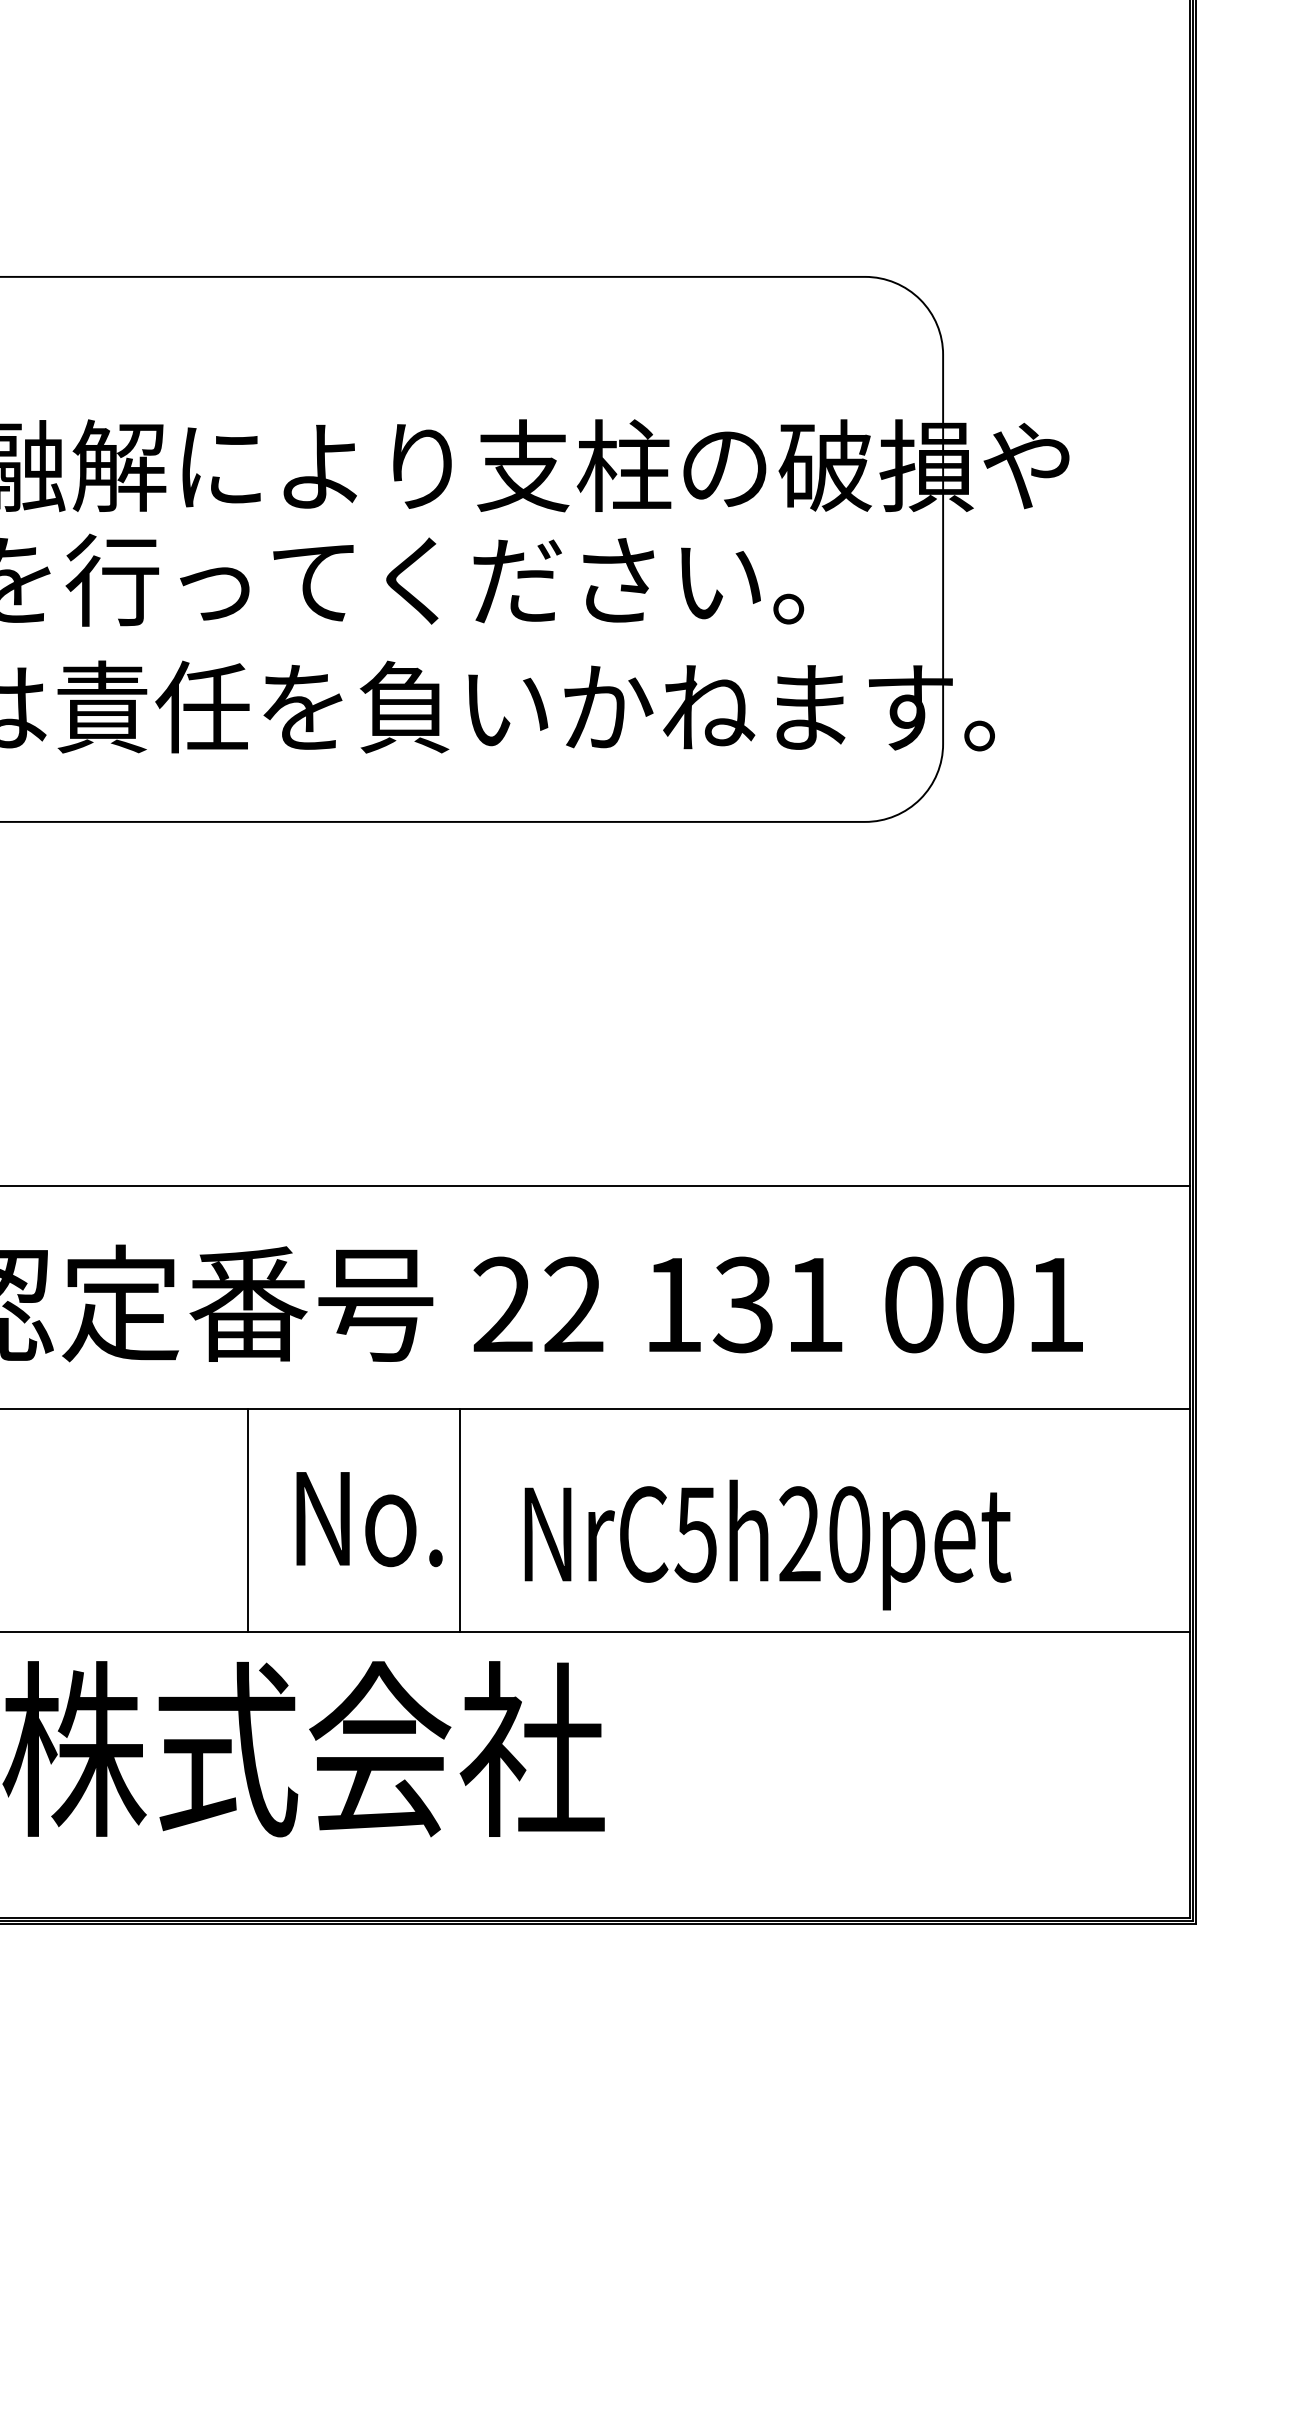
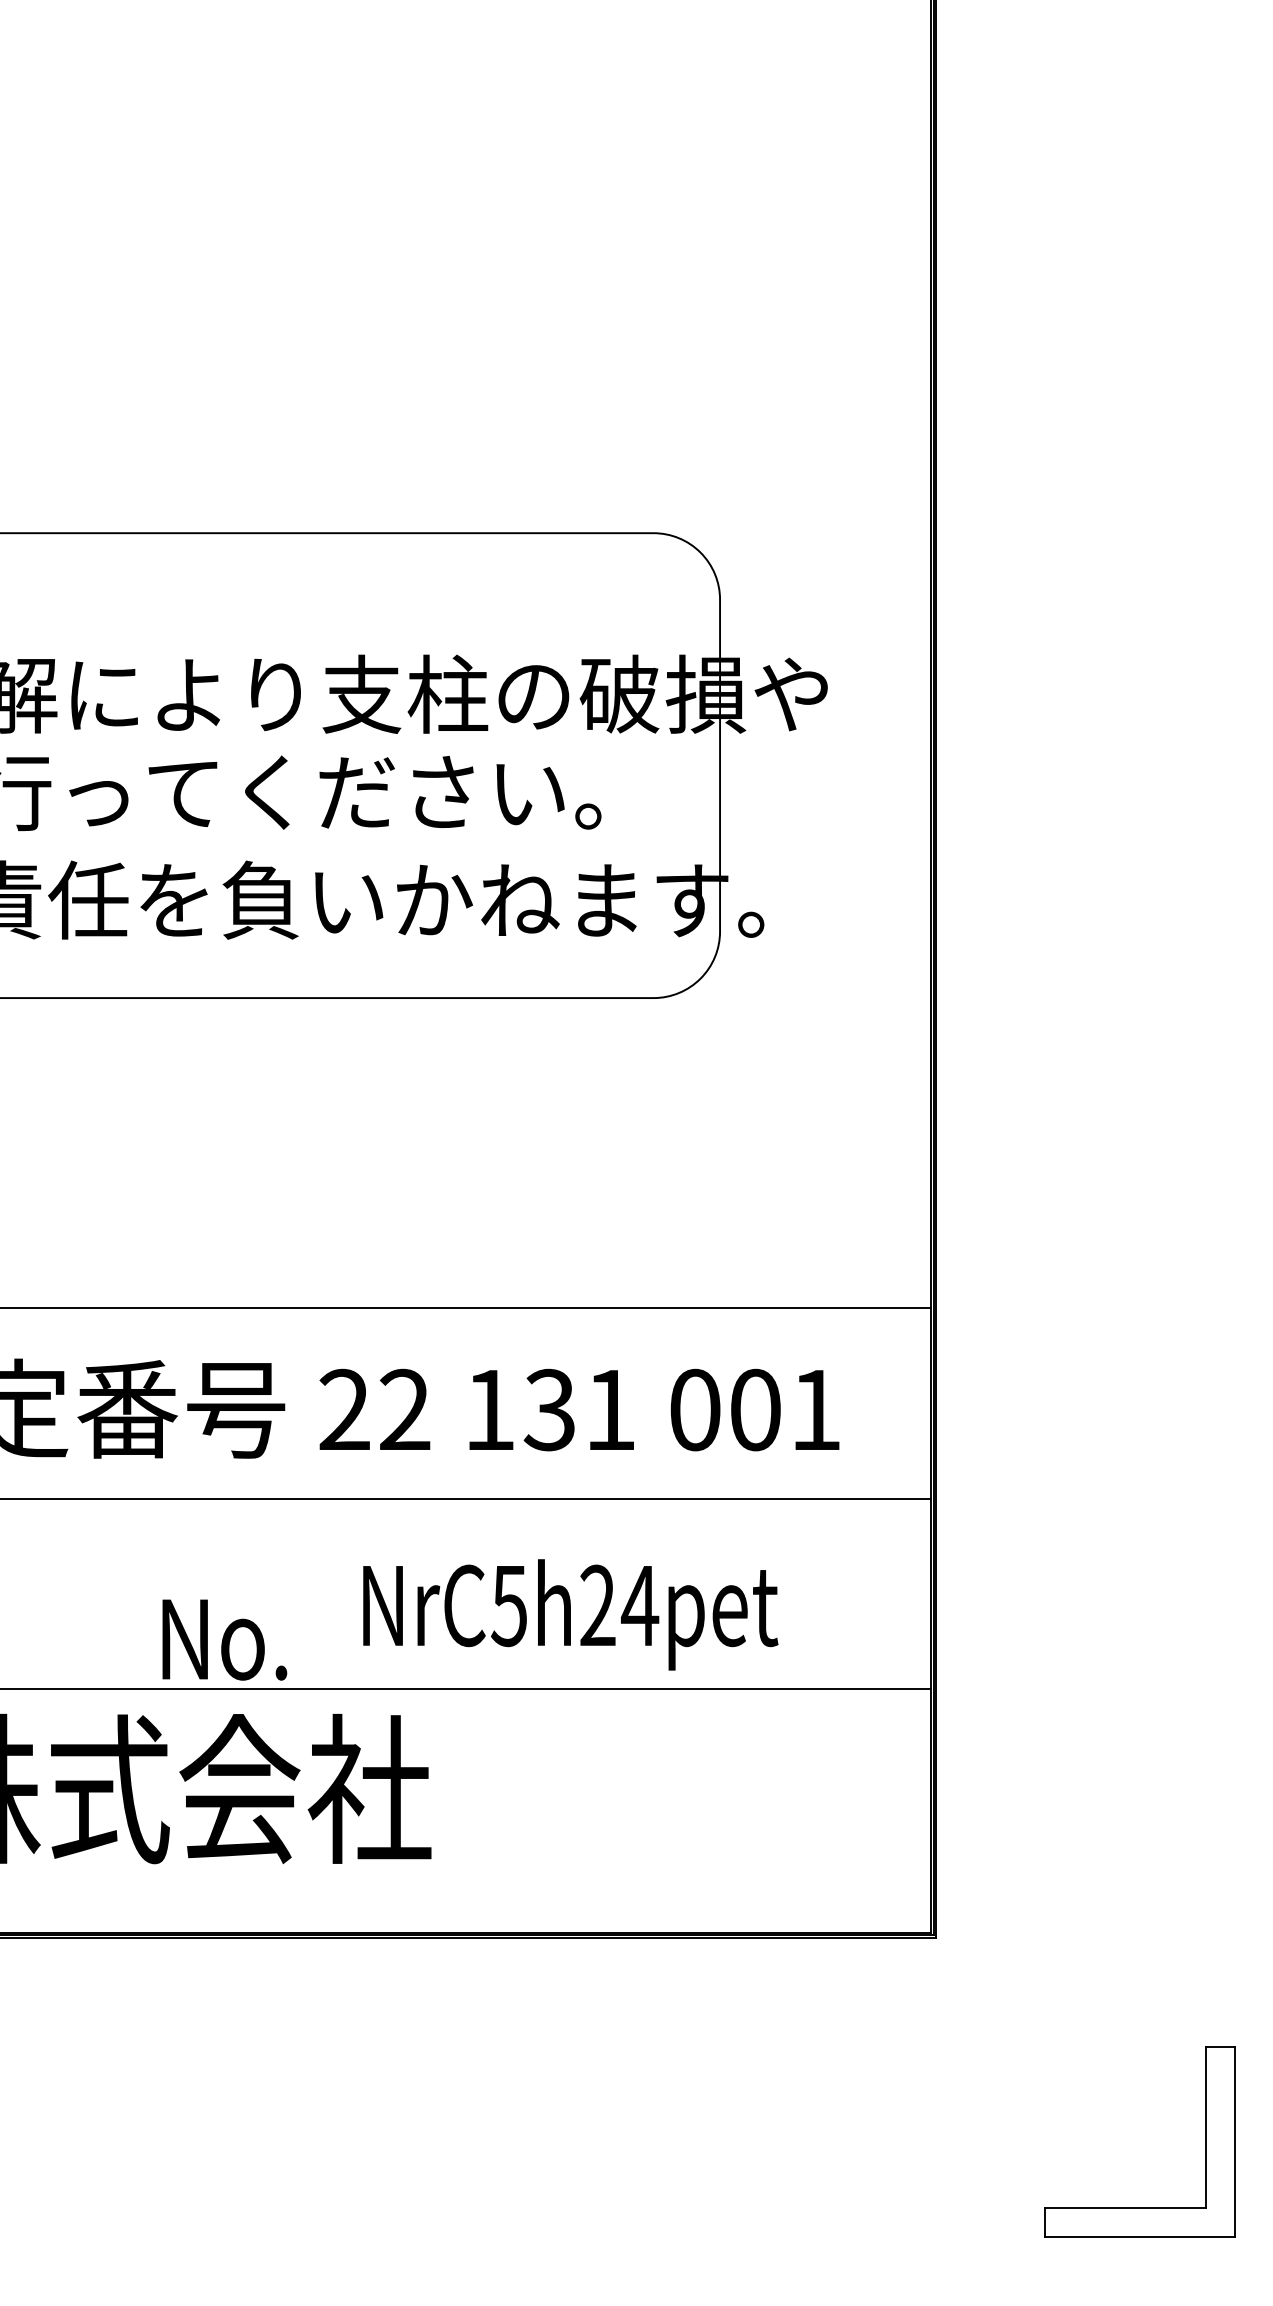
text: (369, 1518) -> (224, 1639), moved
line: (248, 1519) -> (127, 1593), removed
line: (460, 1519) -> (308, 1593), removed
text: (848, 1534) -> (639, 1605), NrC5h20pet -> NrC5h24pet

